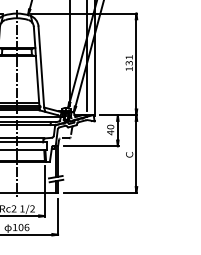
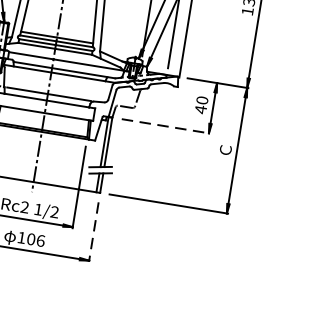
line: (91, 146) -> (166, 126), solid -> dashed
line: (58, 217) -> (94, 232), solid -> dashed

